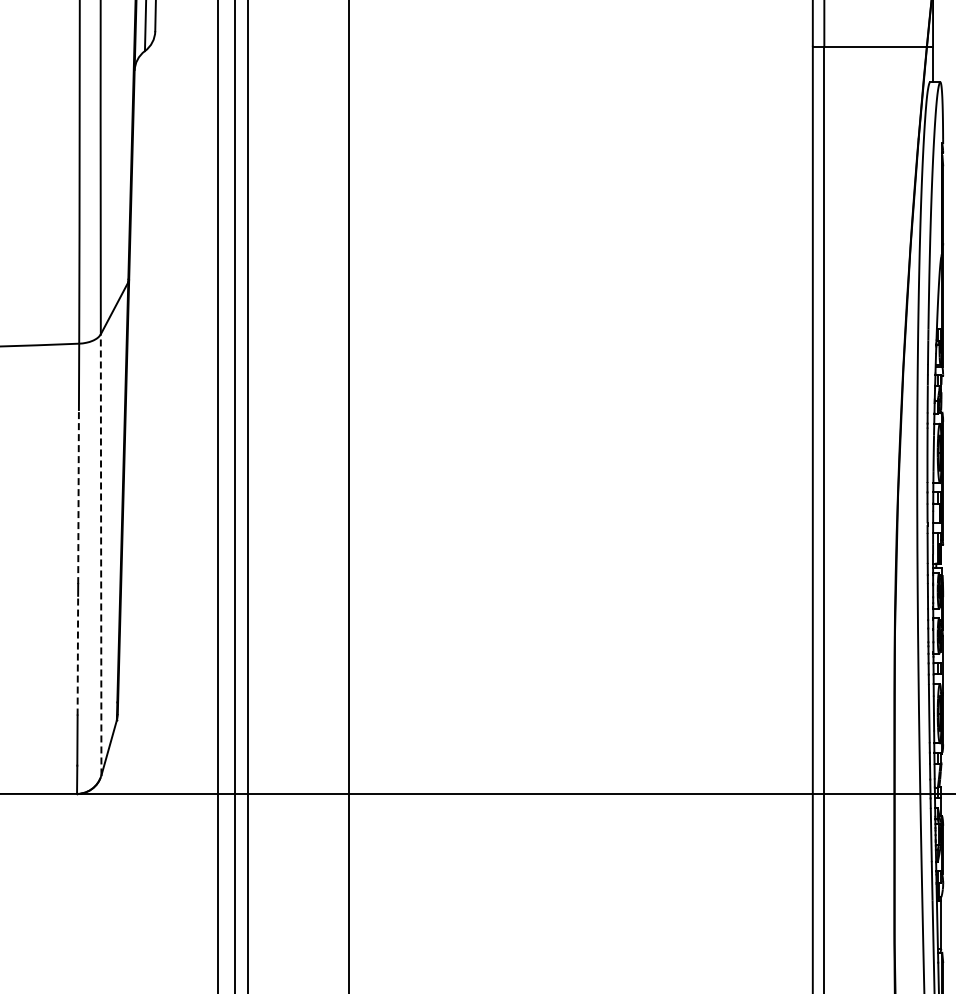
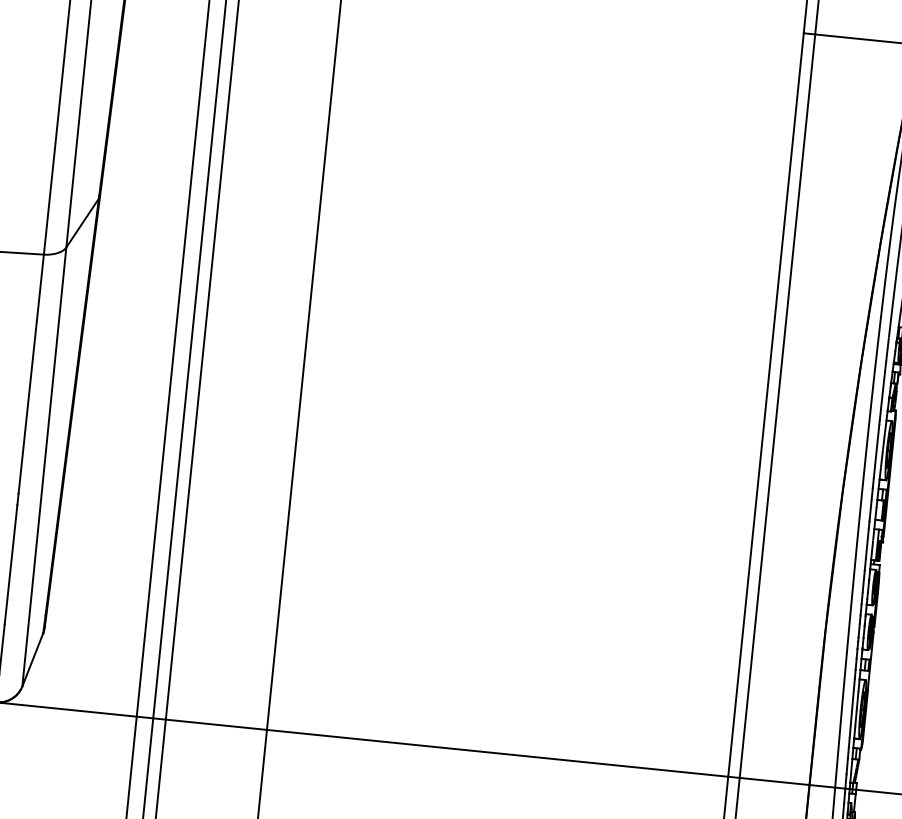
line: (78, 497) -> (27, 407), dashed -> solid
line: (101, 554) -> (44, 466), dashed -> solid
line: (77, 655) -> (10, 564), dashed -> solid

